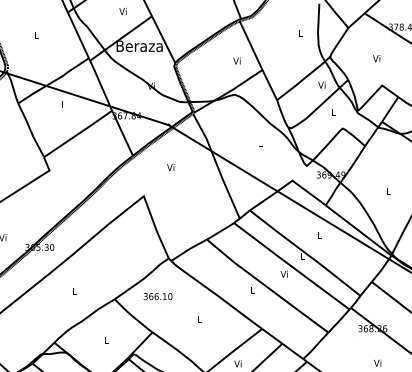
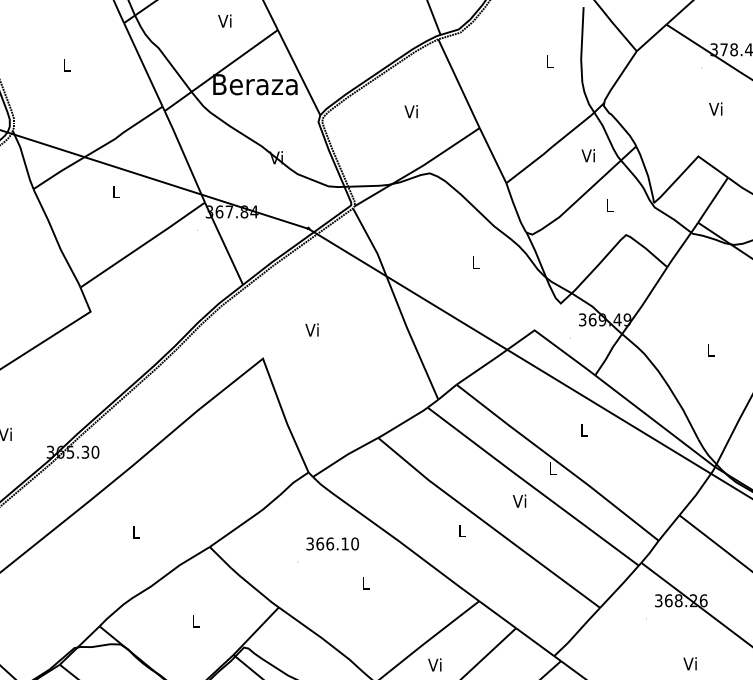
text: (376, 58) -> (715, 108), moved
text: (236, 60) -> (410, 110), moved
text: (170, 167) -> (311, 329), moved
text: (157, 296) -> (331, 543), moved

